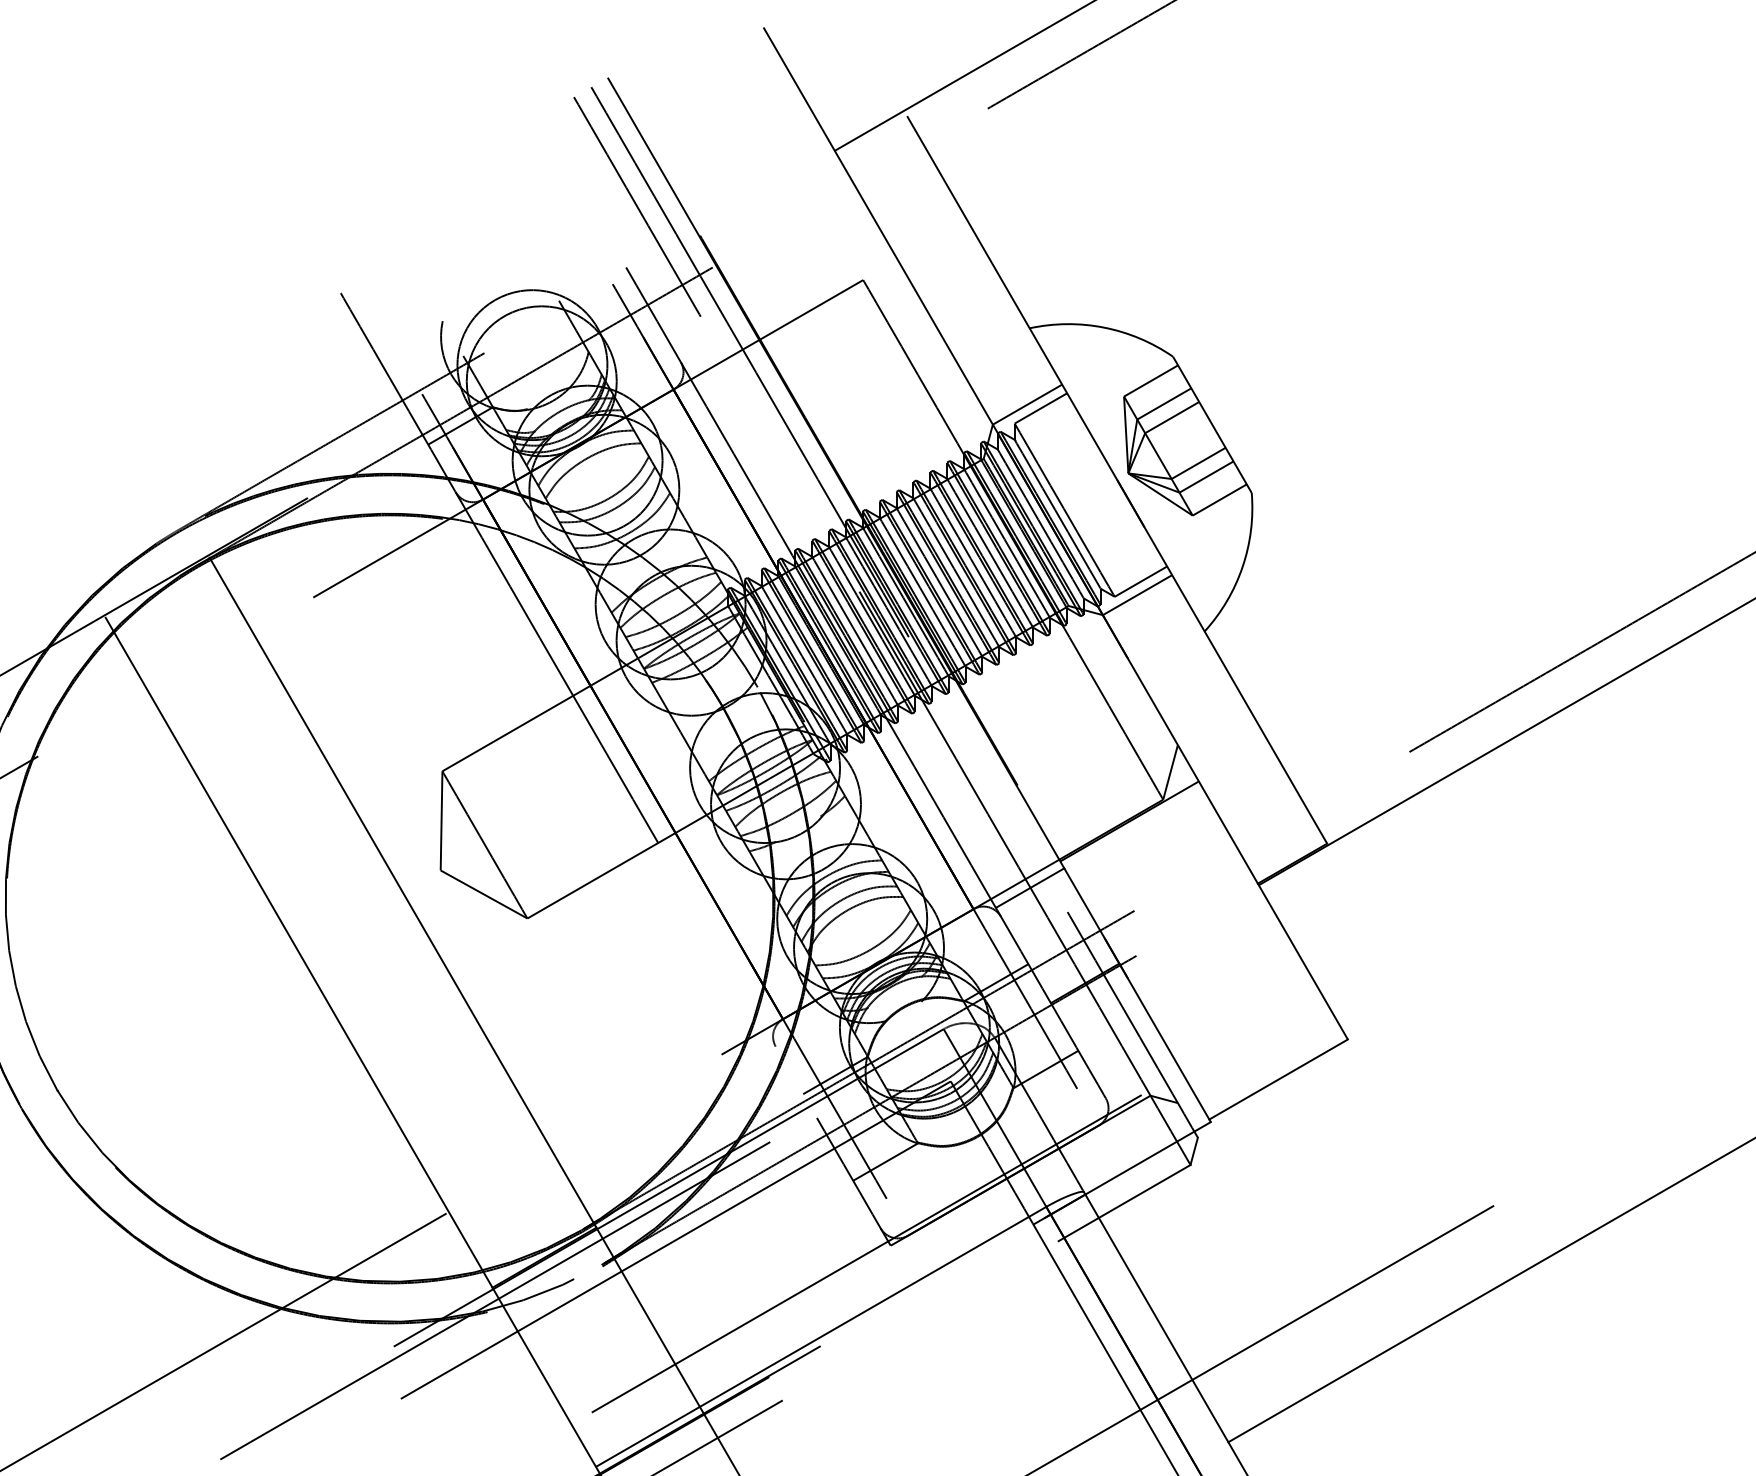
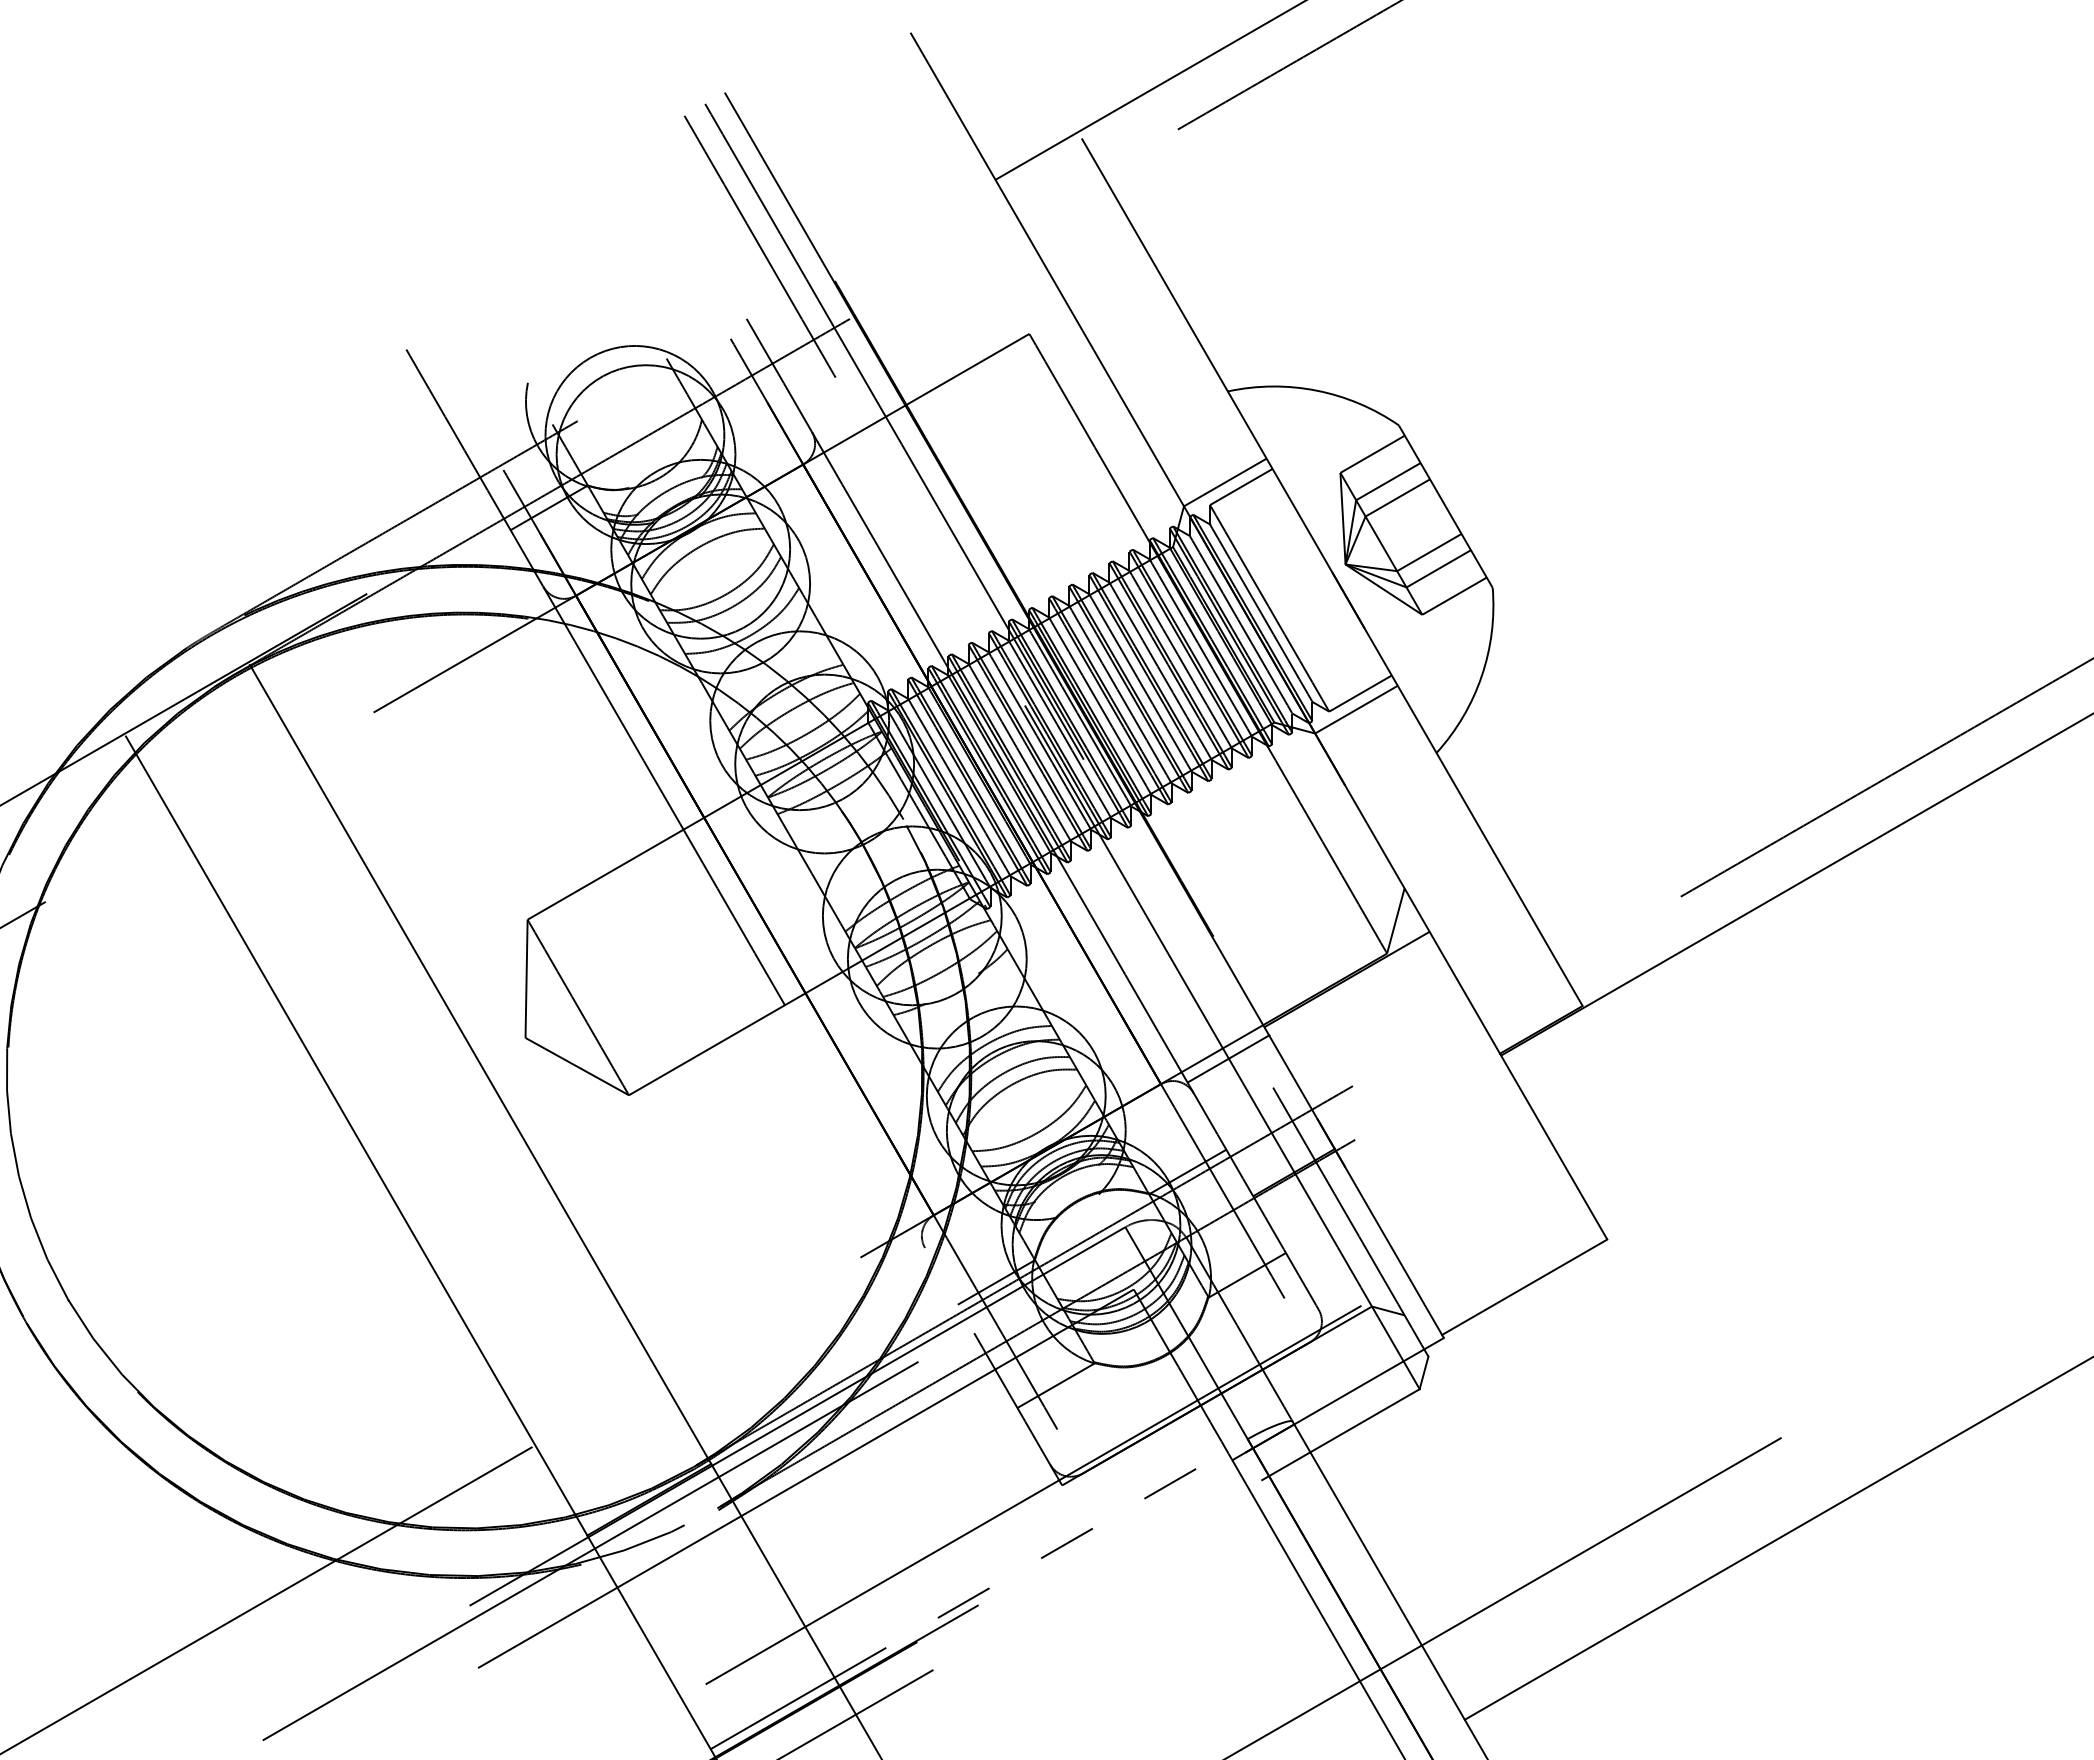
line: (873, 1306) -> (1041, 1558), solid -> dashed

